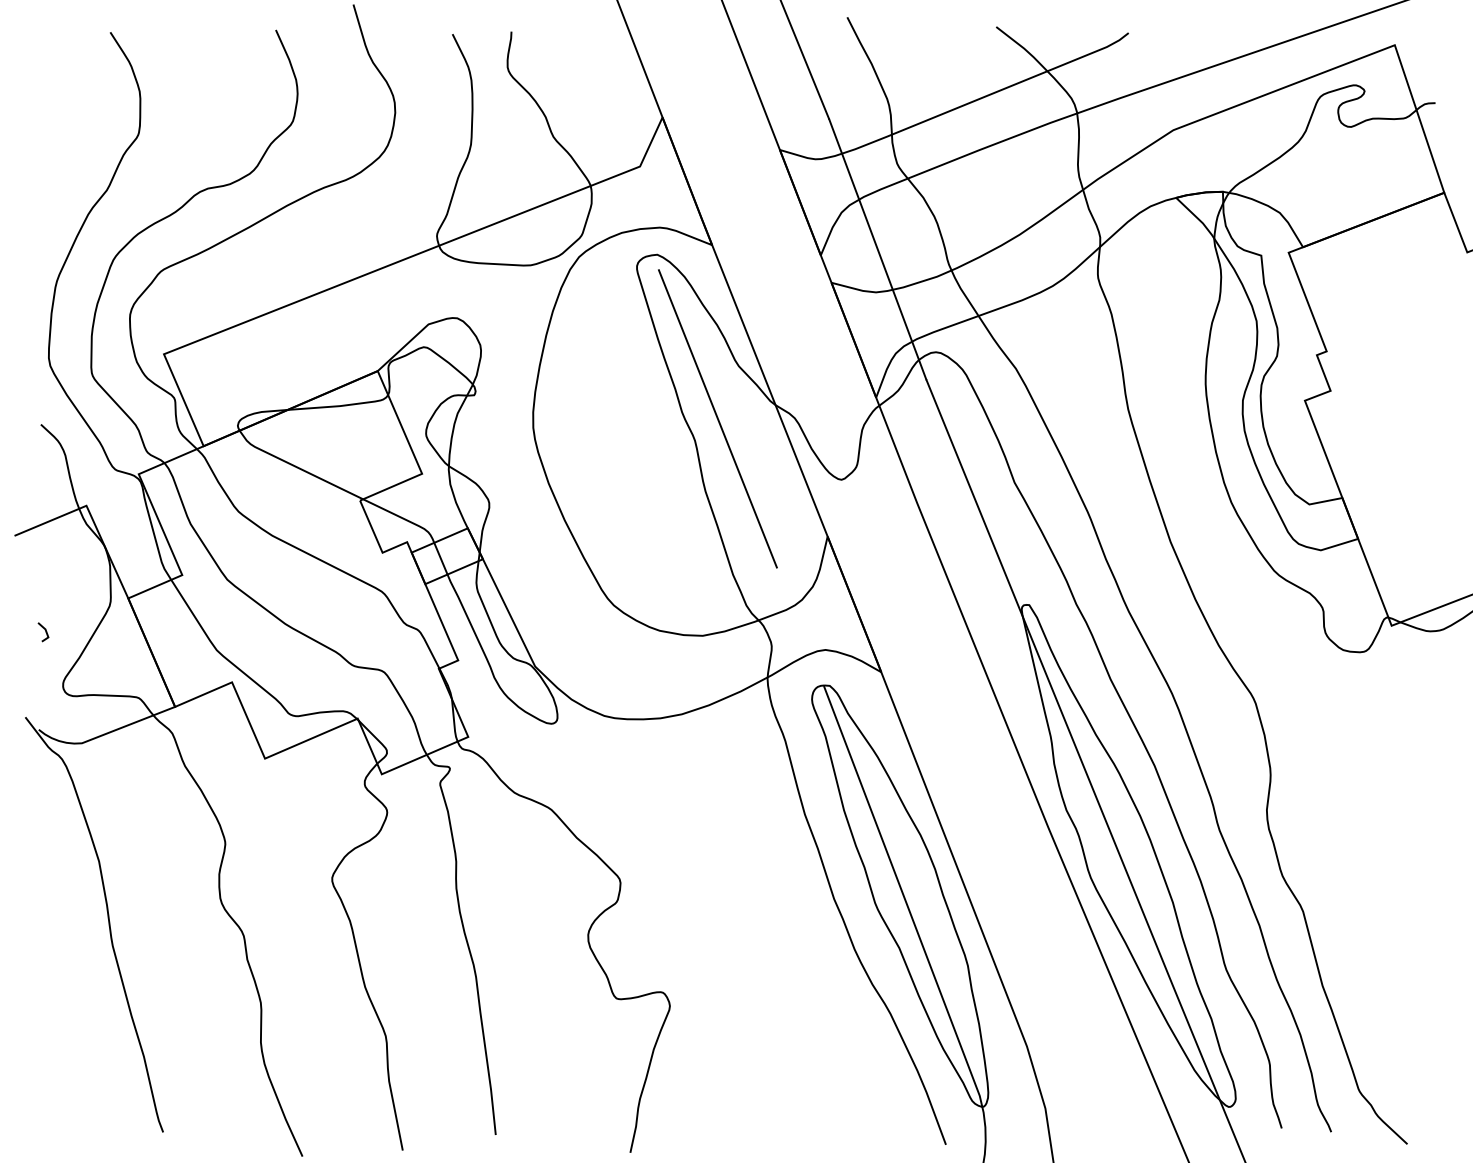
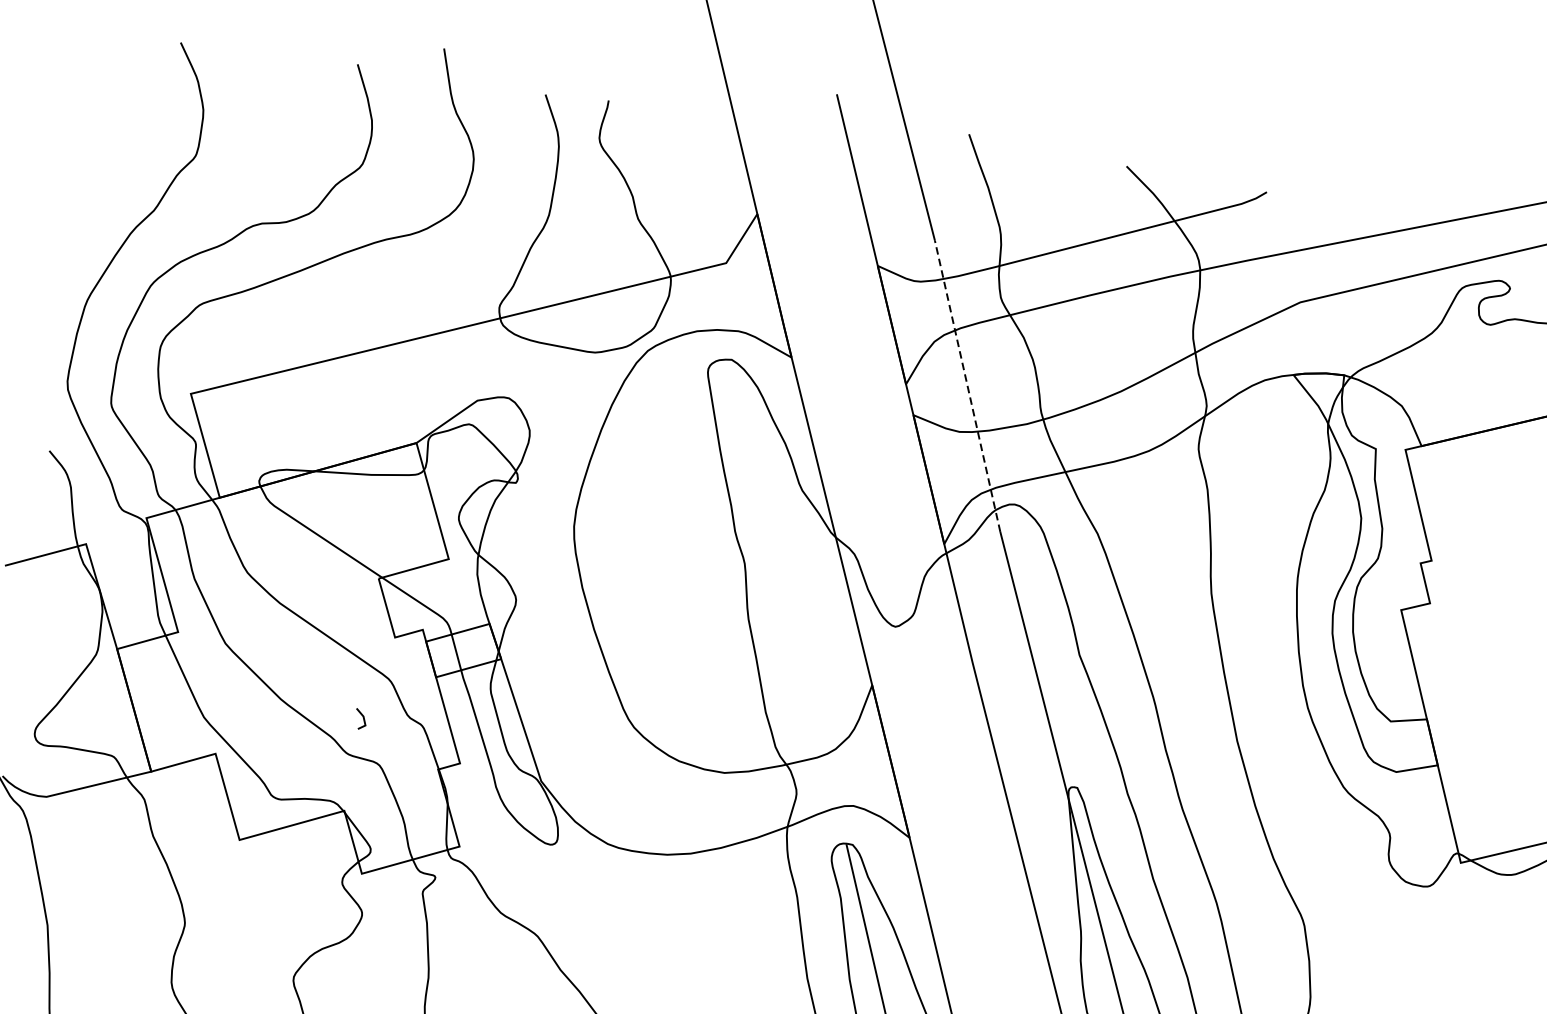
line: (877, 249) -> (967, 386), solid -> dashed
line: (717, 418) -> (771, 543), removed
line: (45, 632) -> (363, 719), moved

